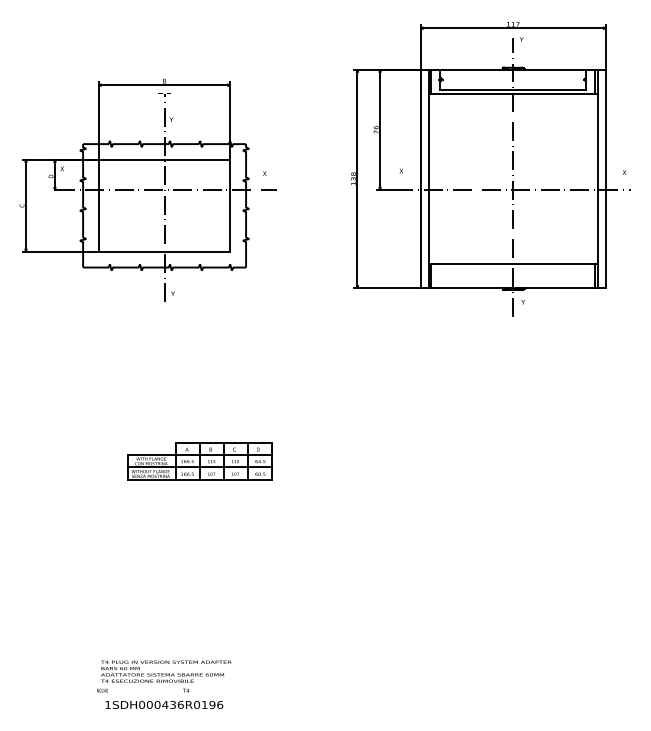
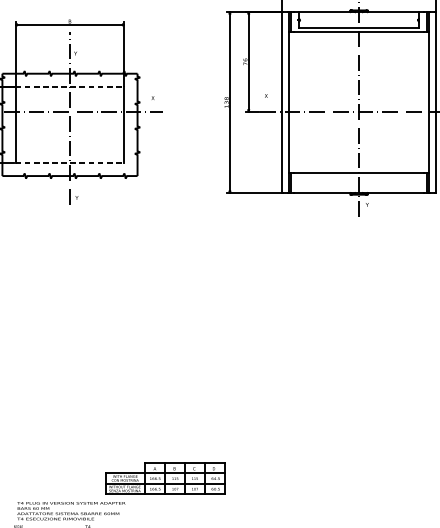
line: (164, 159) -> (69, 86), solid -> dashed
line: (164, 251) -> (69, 162), solid -> dashed
part: (199, 461) -> (165, 478), moved

